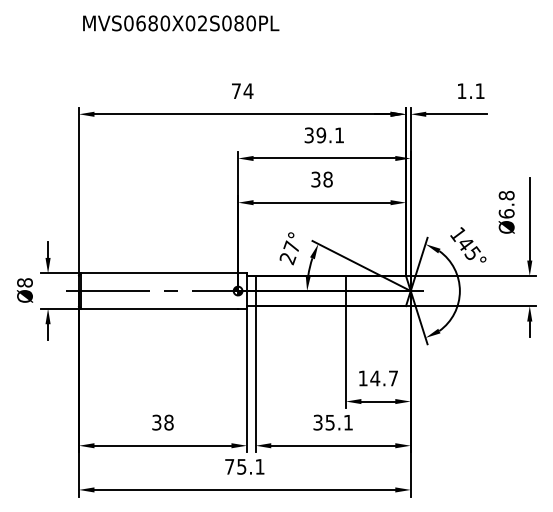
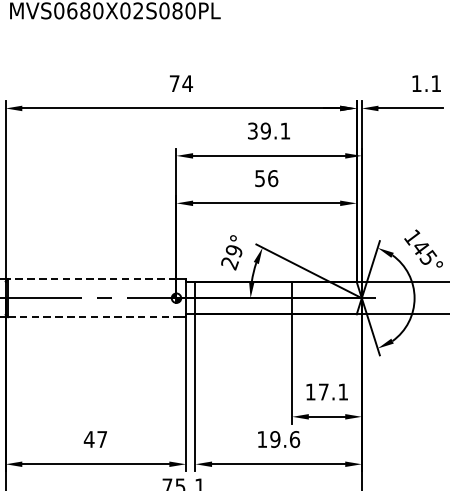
text: (321, 179) -> (266, 178), 38 -> 56
text: (291, 246) -> (233, 250), 27° -> 29°
line: (159, 273) -> (92, 279), solid -> dashed
line: (160, 308) -> (93, 316), solid -> dashed
text: (383, 378) -> (332, 392), 14.7 -> 17.1
text: (162, 422) -> (95, 439), 38 -> 47
text: (333, 422) -> (278, 439), 35.1 -> 19.6

